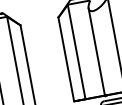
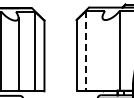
line: (77, 51) -> (86, 50), solid -> dashed
line: (96, 51) -> (102, 53), removed

